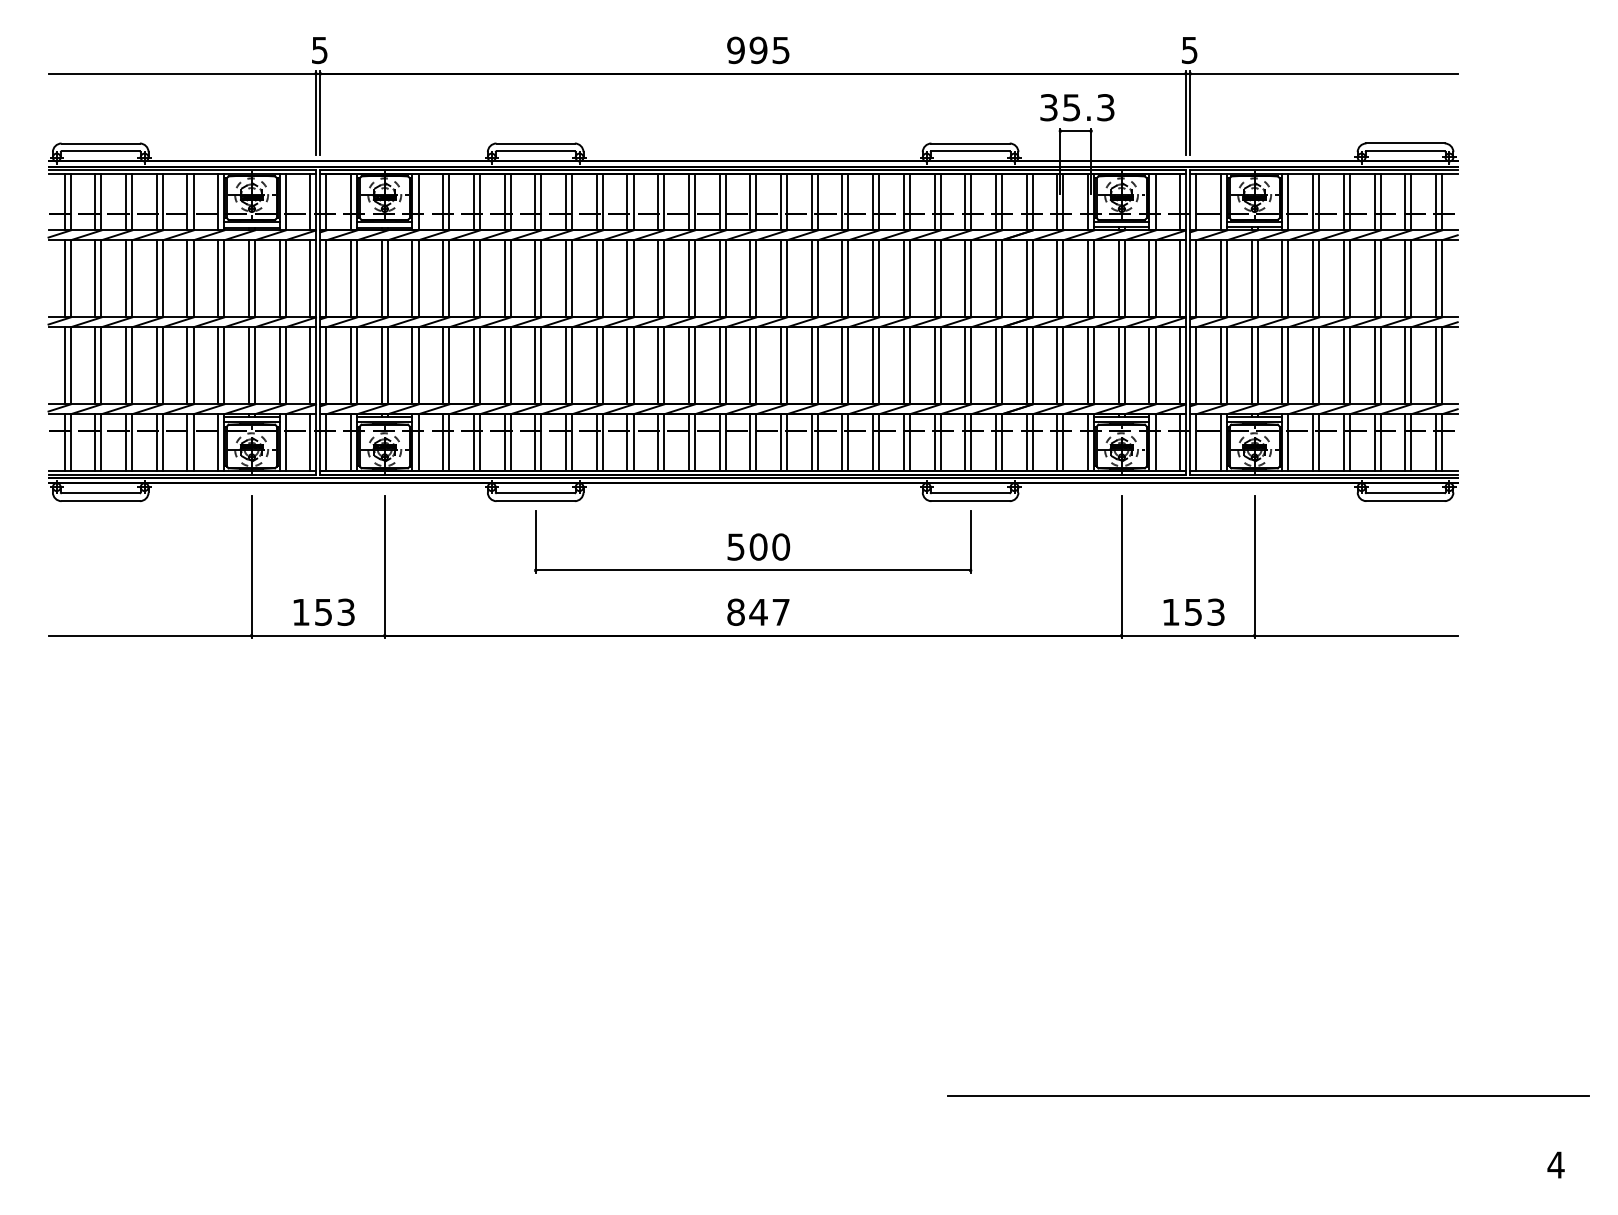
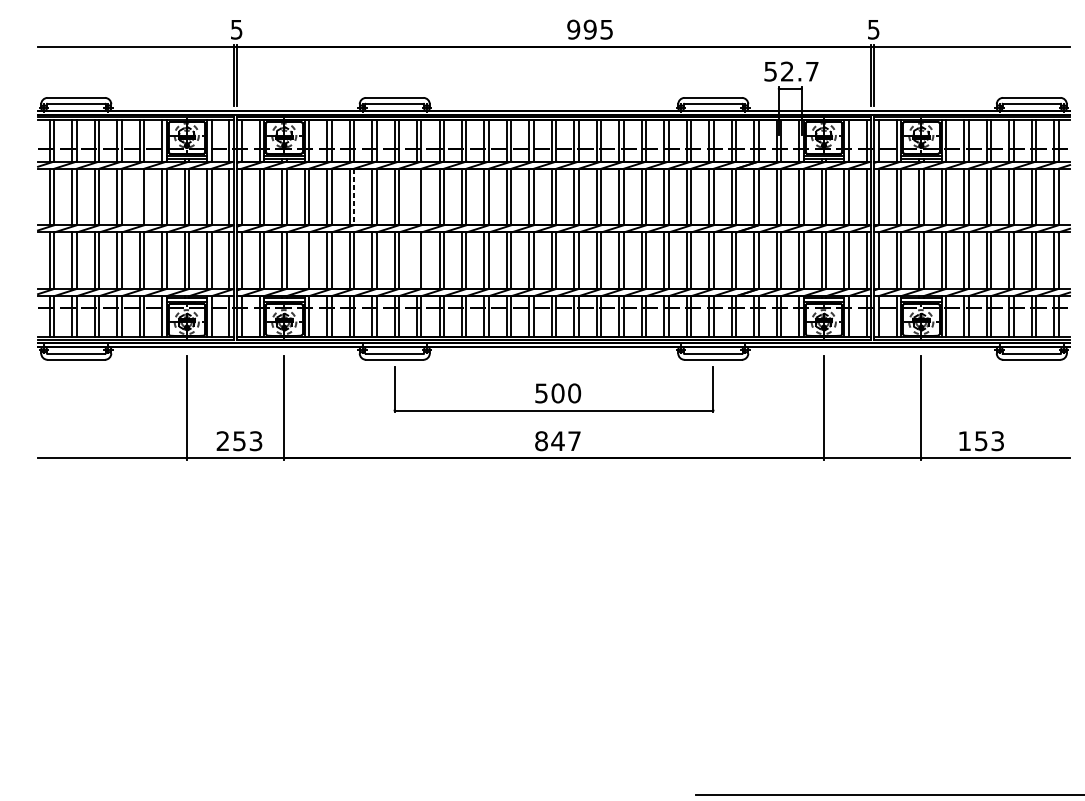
text: (758, 50) -> (590, 29), moved
text: (1077, 107) -> (791, 71), 35.3 -> 52.7
line: (187, 278) -> (139, 196), removed
line: (479, 278) -> (353, 196), solid -> dashed
line: (566, 278) -> (417, 196), removed
line: (412, 365) -> (304, 260), removed
line: (566, 365) -> (417, 260), removed
text: (300, 611) -> (222, 440), 153 -> 253
text: (1193, 611) -> (981, 440), moved

